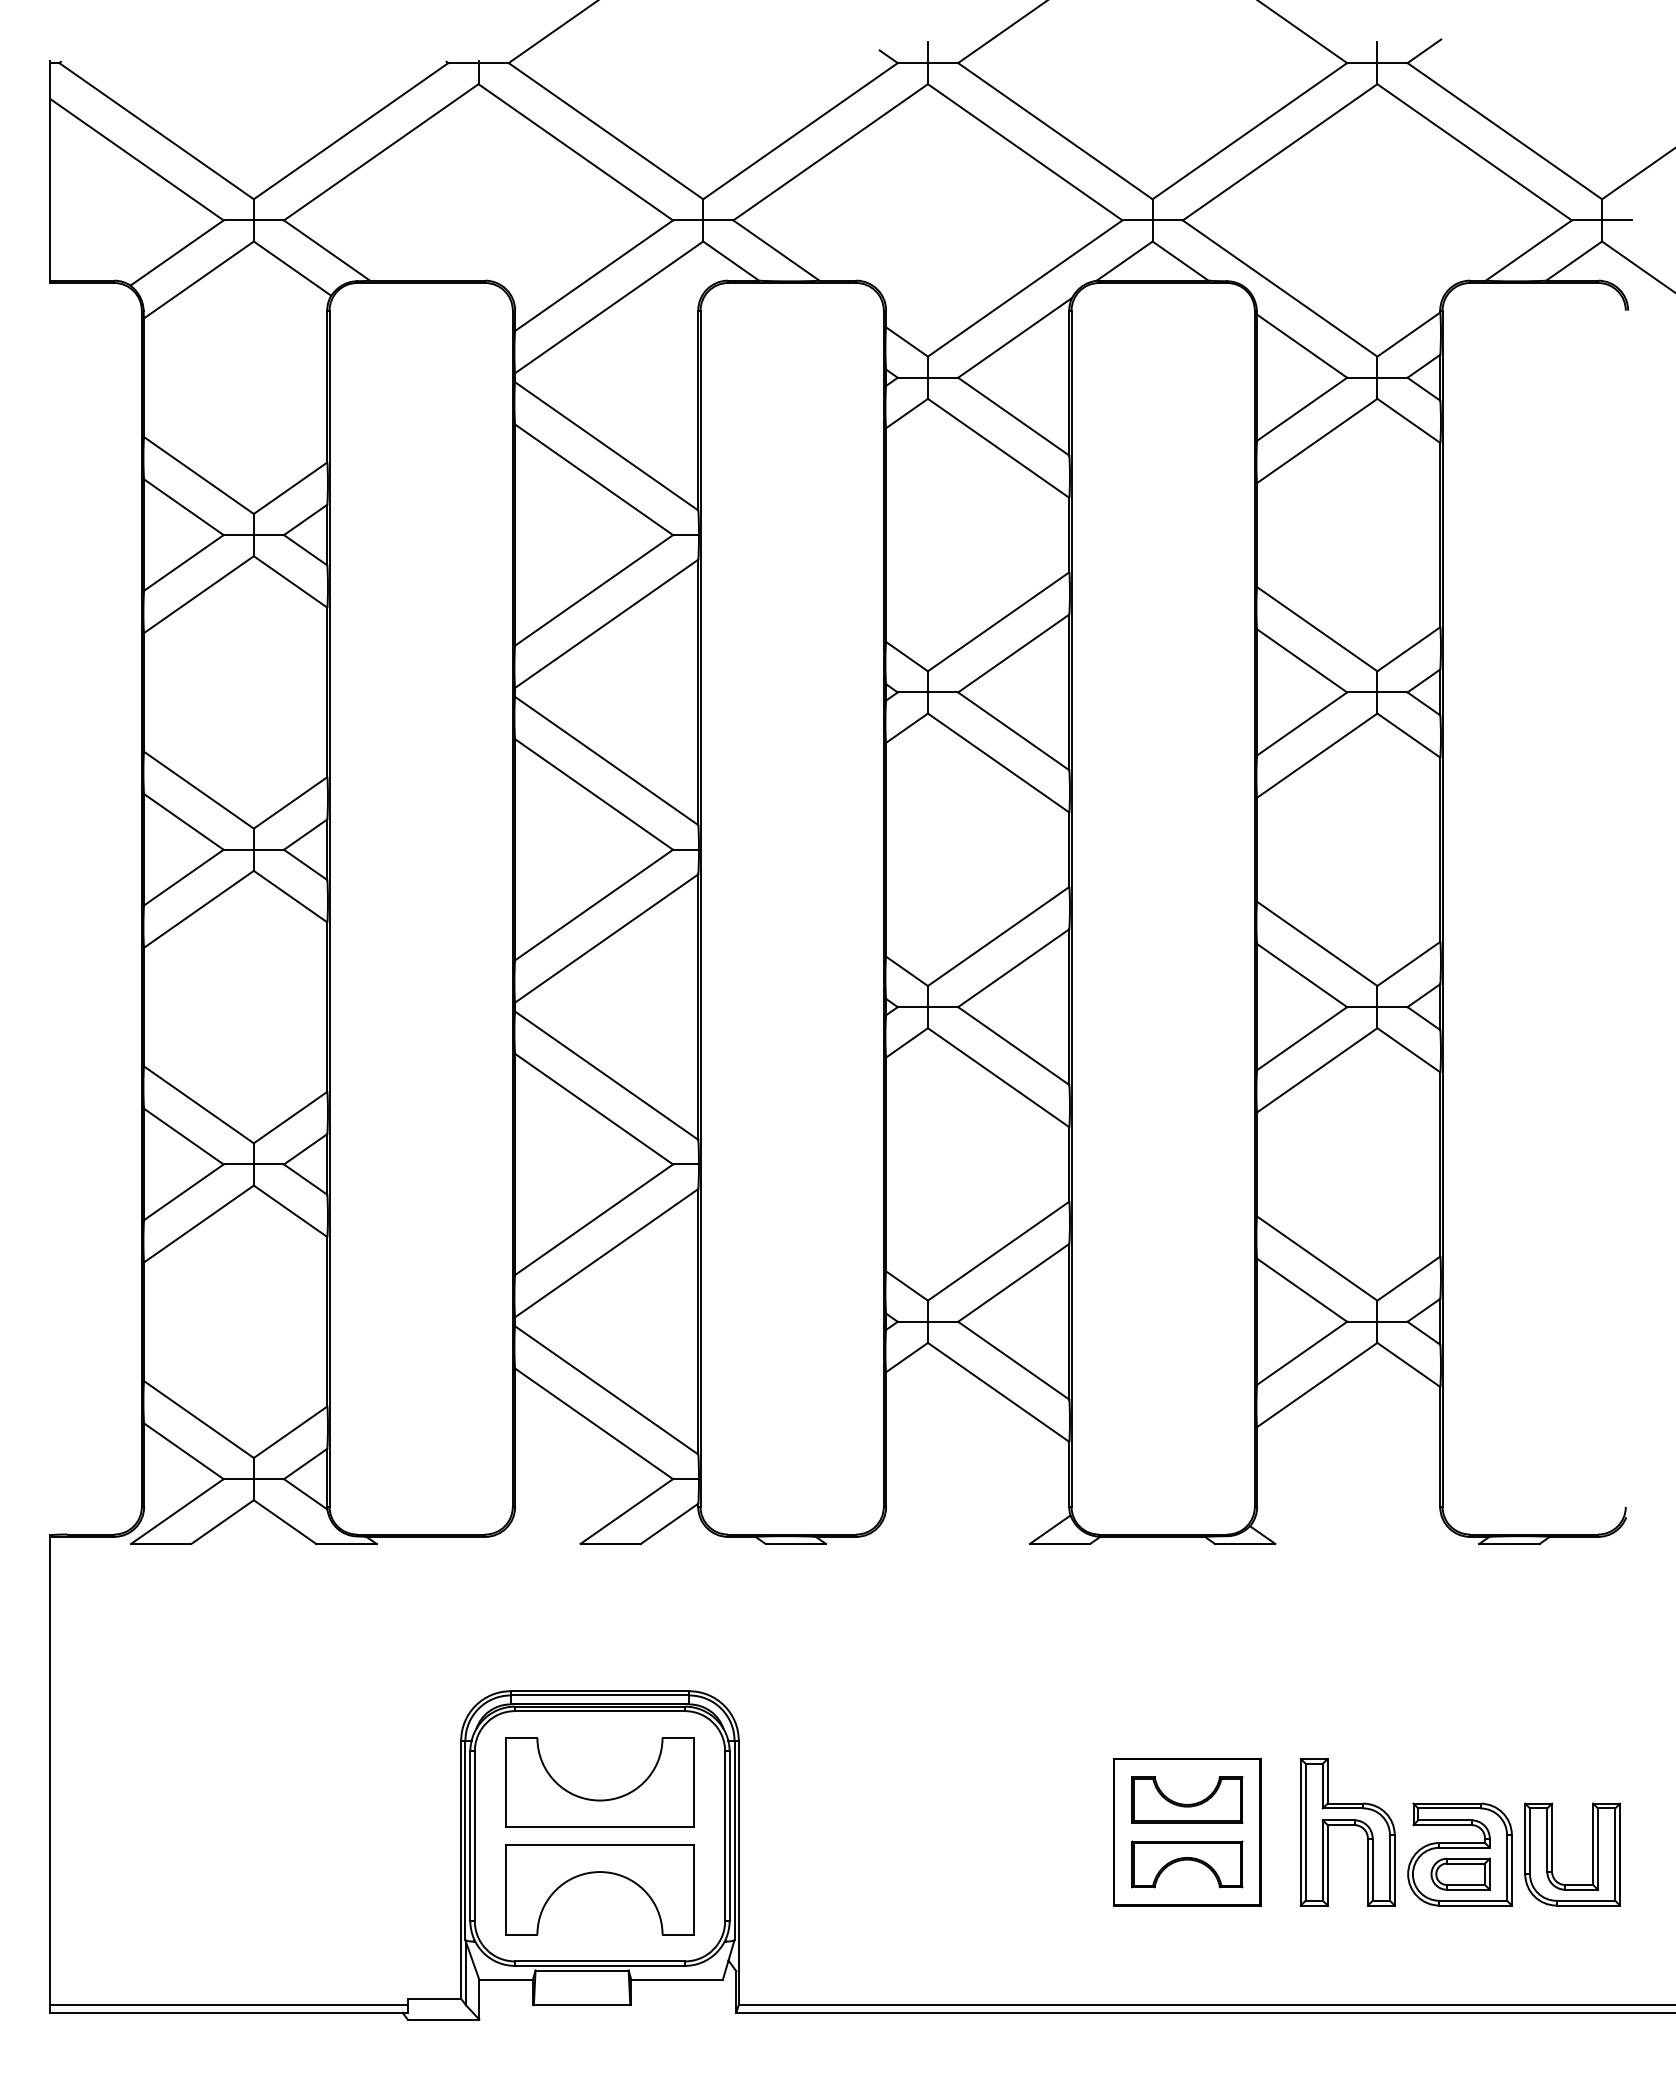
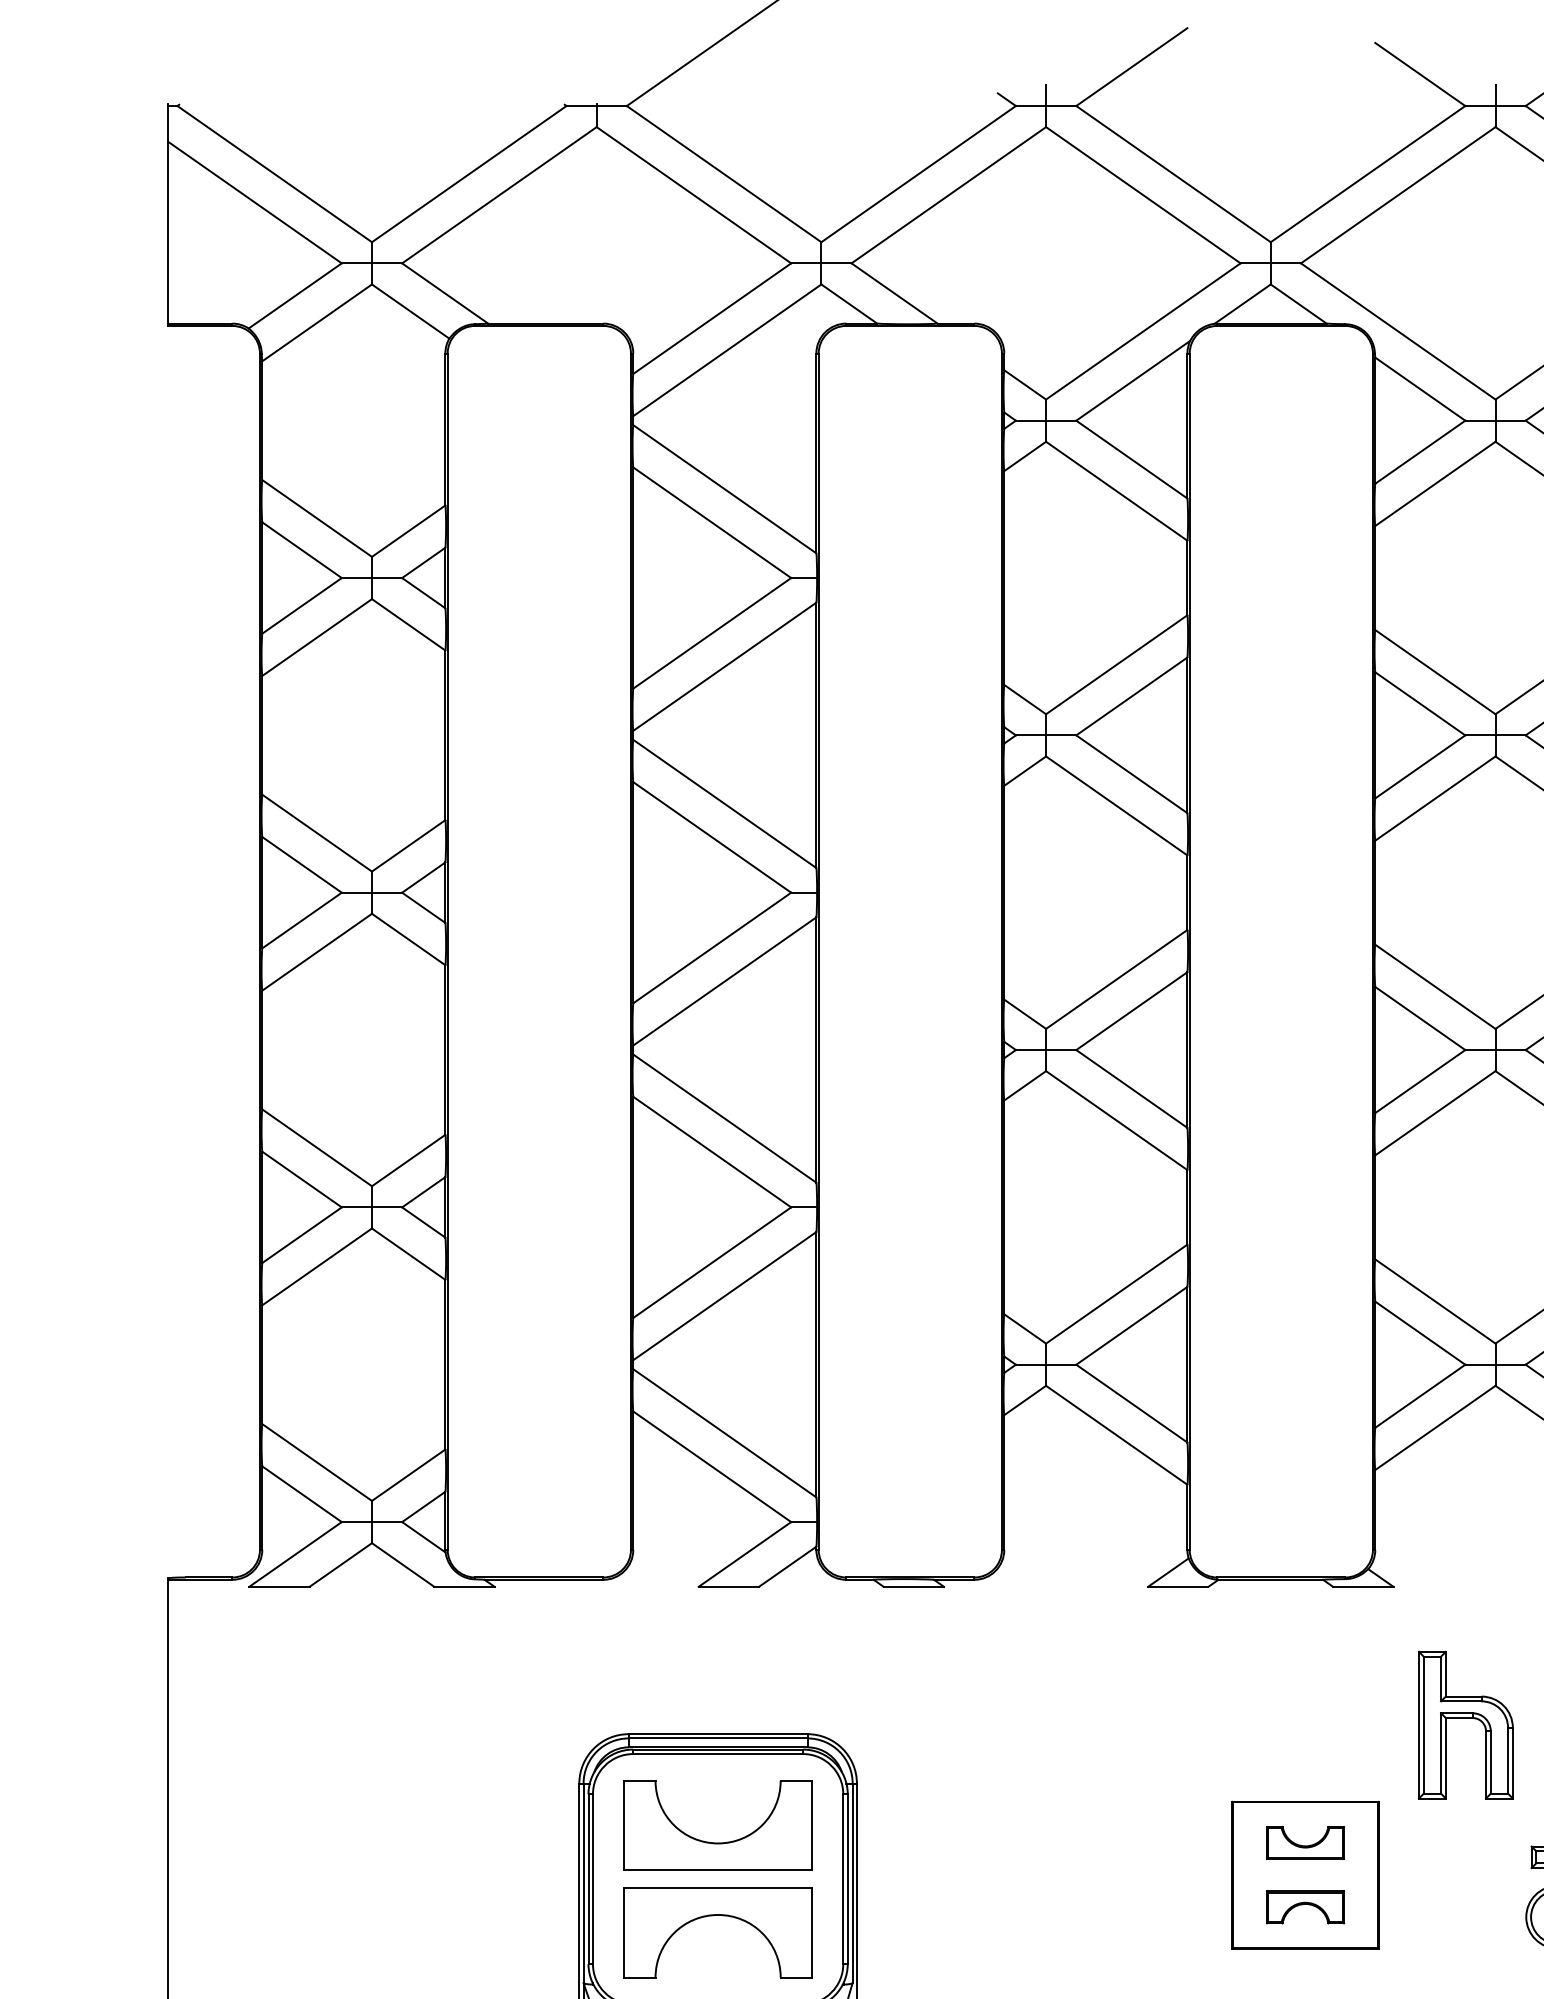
part: (1187, 1799) -> (1305, 1842), size x0.7
part: (1347, 1831) -> (1465, 1724), moved
part: (1187, 1864) -> (1305, 1907), size x0.7

